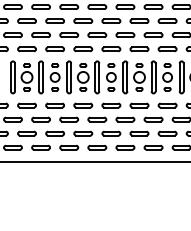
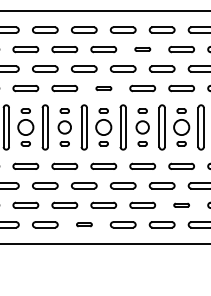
part: (111, 20) -> (142, 48), size x0.6
part: (83, 49) -> (104, 88), size x0.6
part: (139, 133) -> (181, 205), size x0.6
part: (69, 147) -> (84, 224), size x0.6

